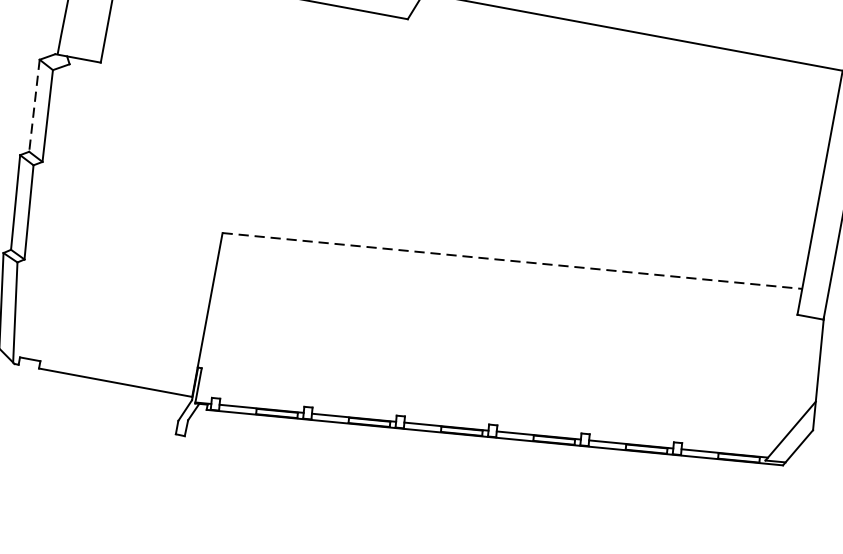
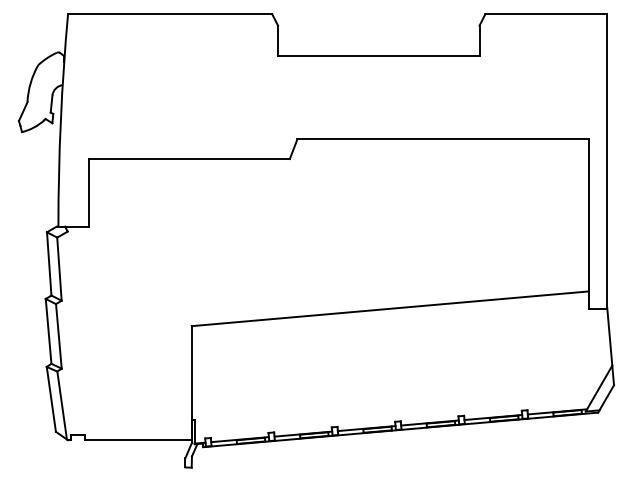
line: (34, 105) -> (49, 263), dashed -> solid
line: (512, 260) -> (390, 308), dashed -> solid

